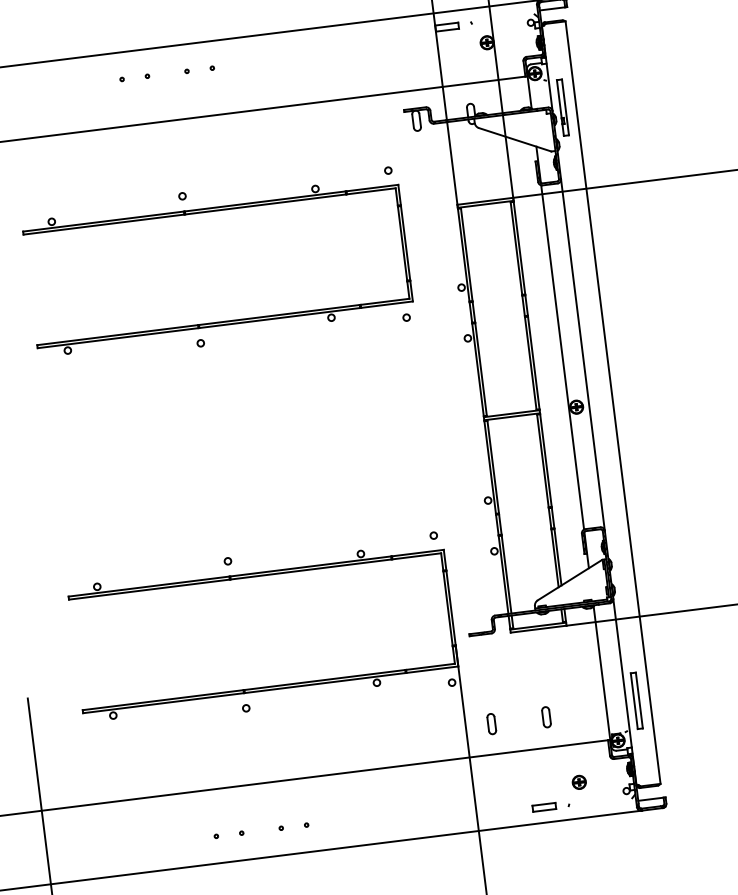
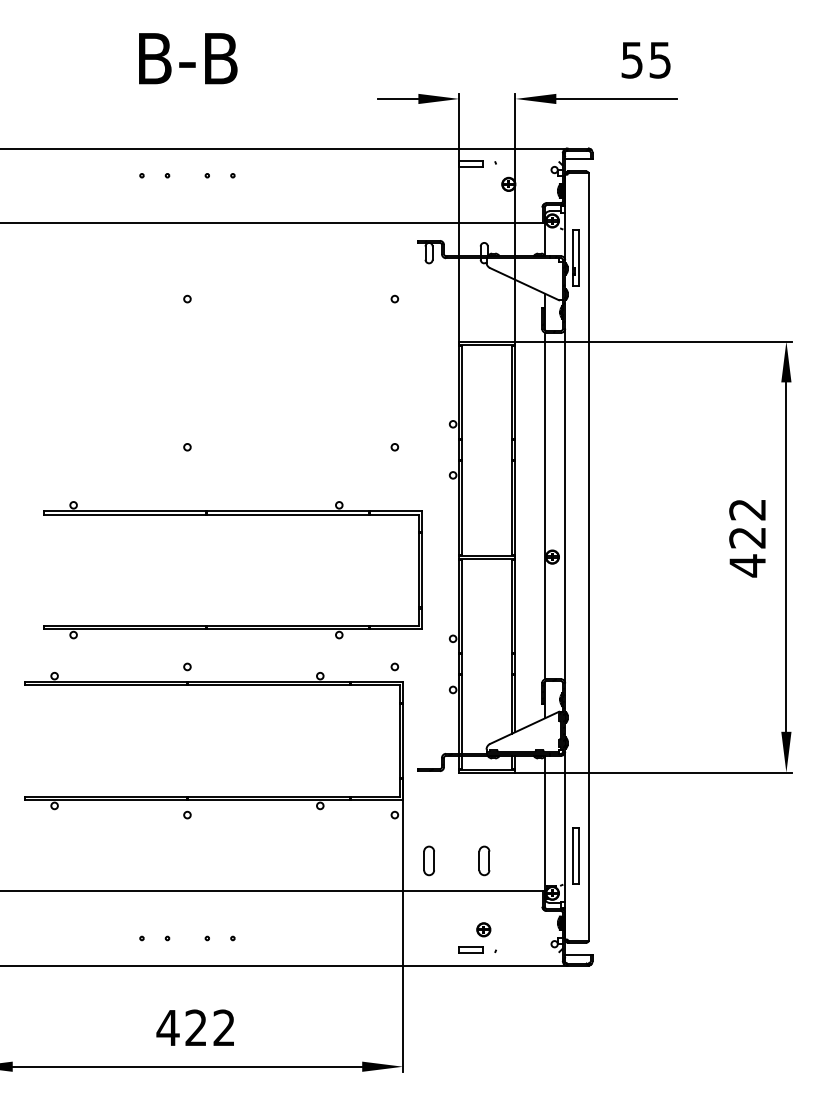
part: (210, 212) -> (232, 515), moved
part: (545, 717) -> (483, 861), size x1.4
part: (491, 724) -> (428, 861), size x1.4
part: (578, 782) -> (483, 929), moved

